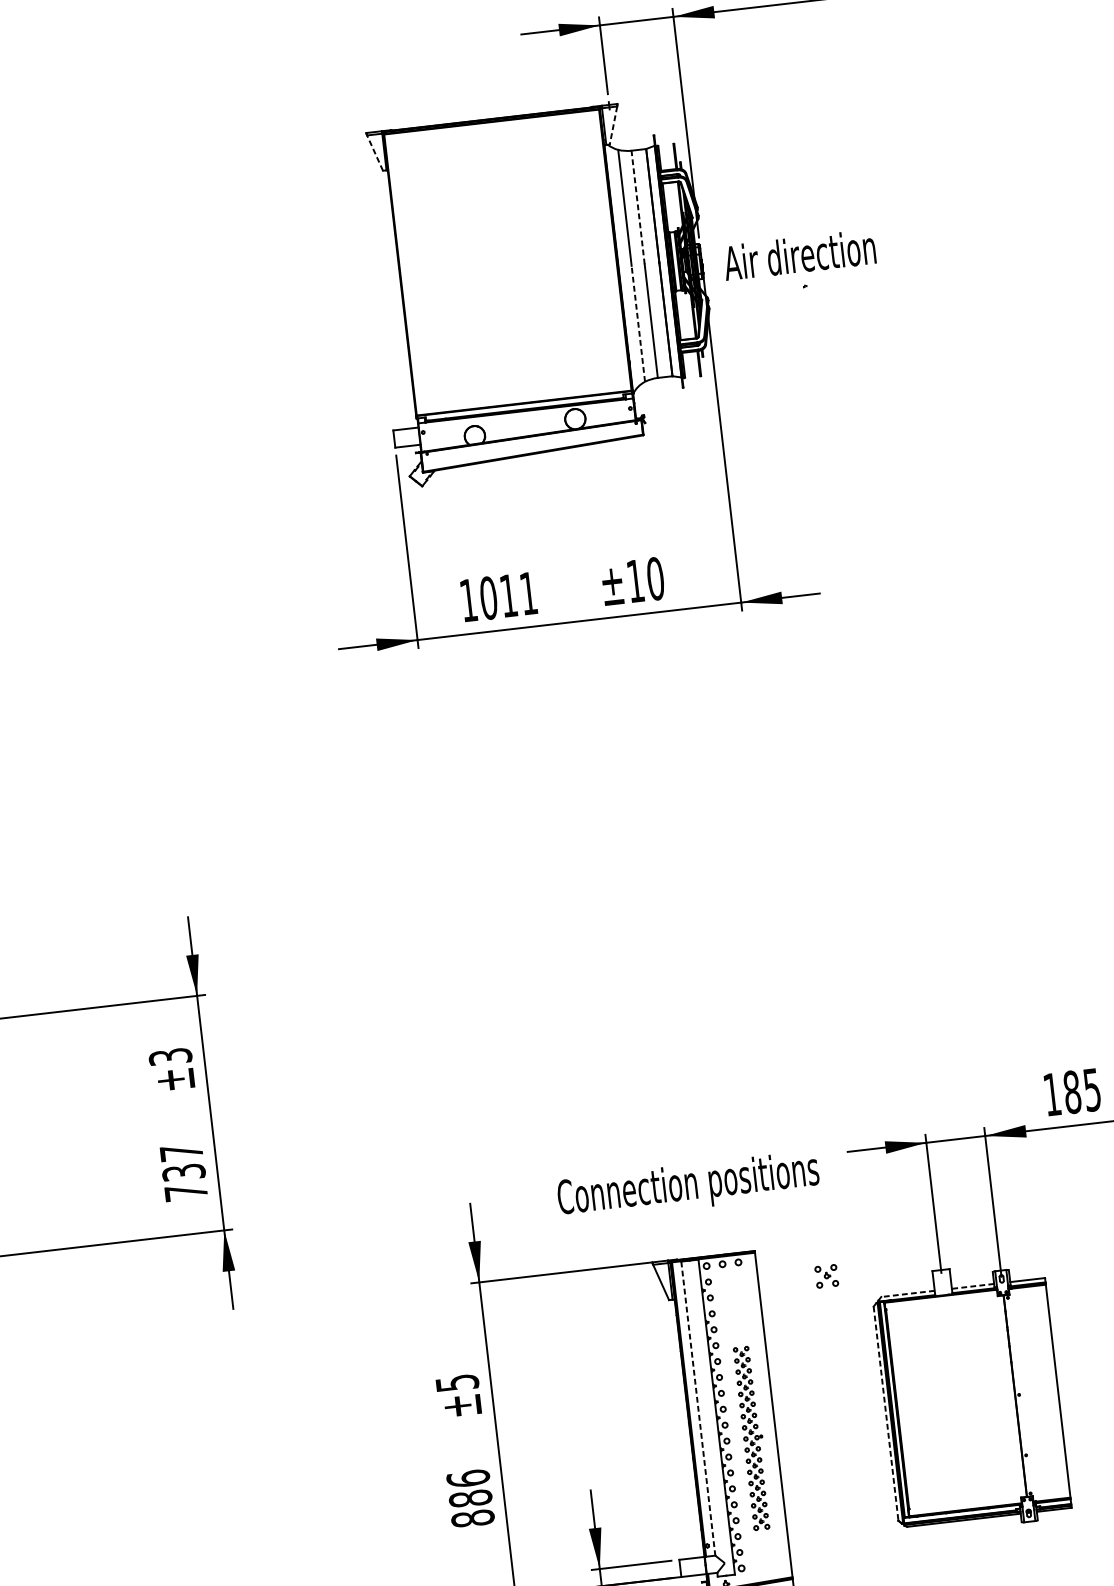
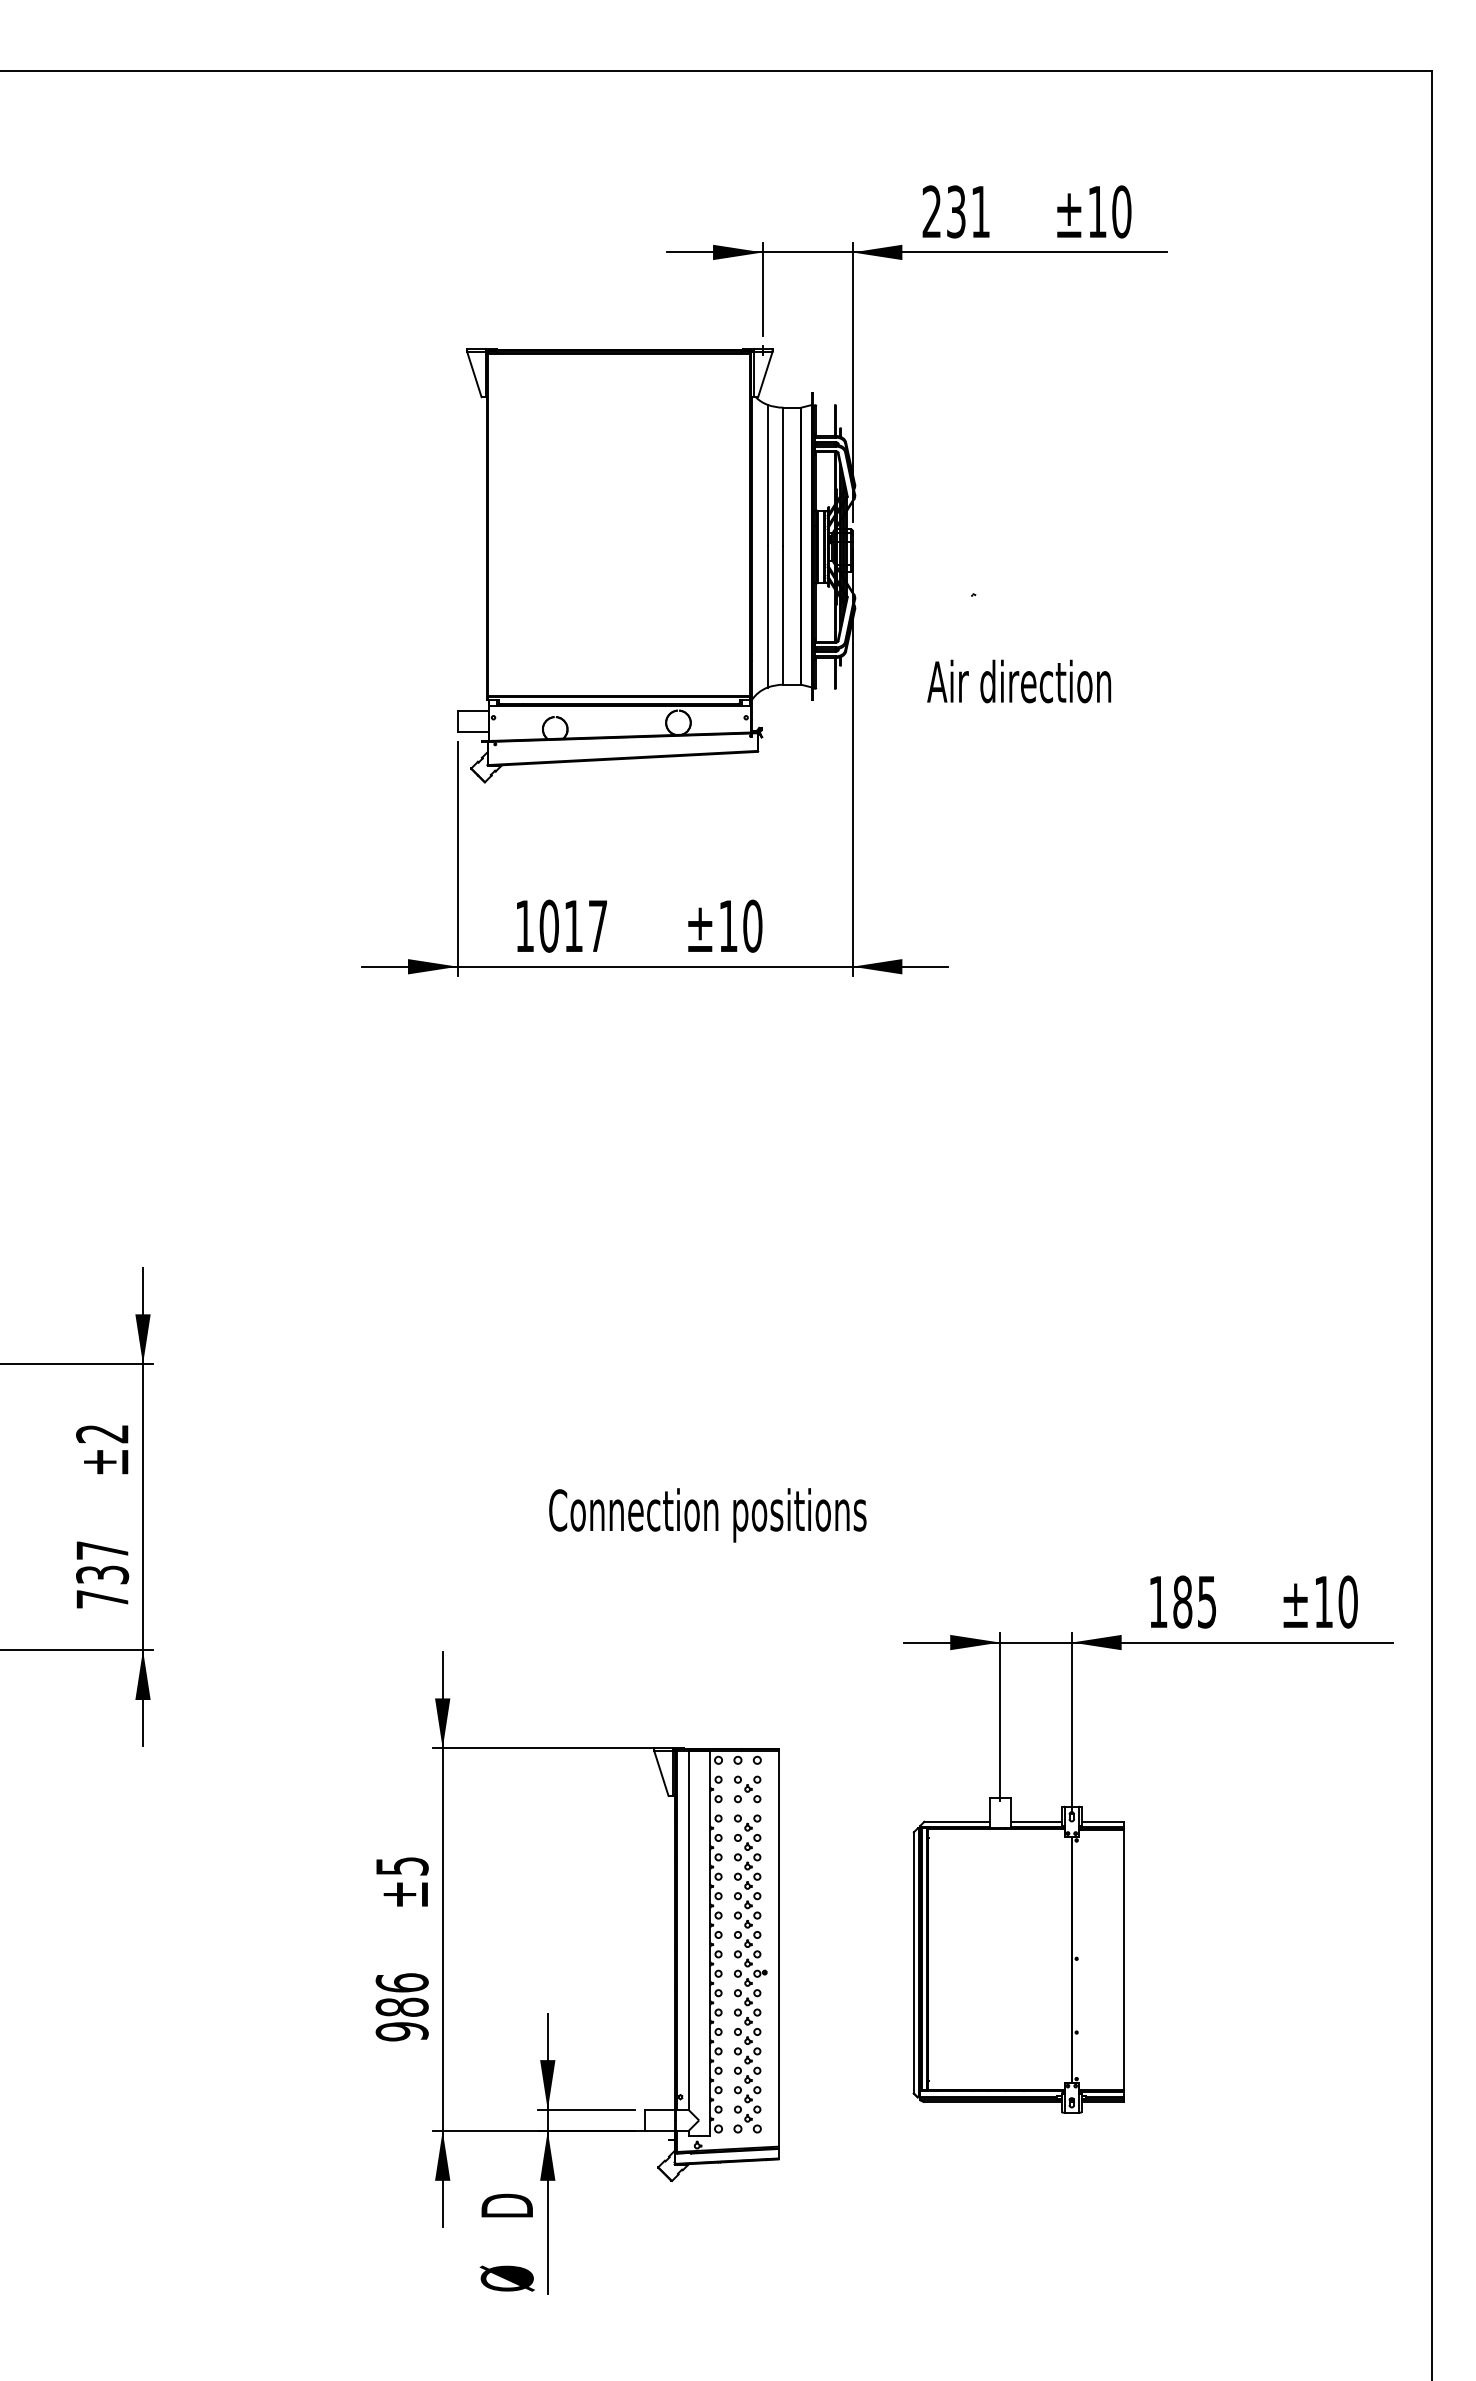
line: (613, 126) -> (765, 375), dashed -> solid
line: (375, 152) -> (474, 374), dashed -> solid
line: (638, 207) -> (783, 476), dashed -> solid
text: (799, 254) -> (1019, 681), moved
line: (638, 323) -> (767, 616), dashed -> solid
text: (528, 593) -> (597, 925), 1011 -> 1017
text: (170, 1056) -> (102, 1433), ±3 -> ±2
text: (688, 1186) -> (707, 1515), moved
part: (826, 1276) -> (747, 1789), moved
line: (973, 1286) -> (1036, 1821), dashed -> solid
line: (907, 1293) -> (956, 1821), dashed -> solid
line: (698, 1409) -> (688, 1931), dashed -> solid
line: (885, 1413) -> (913, 1962), dashed -> solid
part: (753, 1437) -> (750, 1973), size x1.43
text: (472, 1518) -> (401, 2031), 886 -> 986

